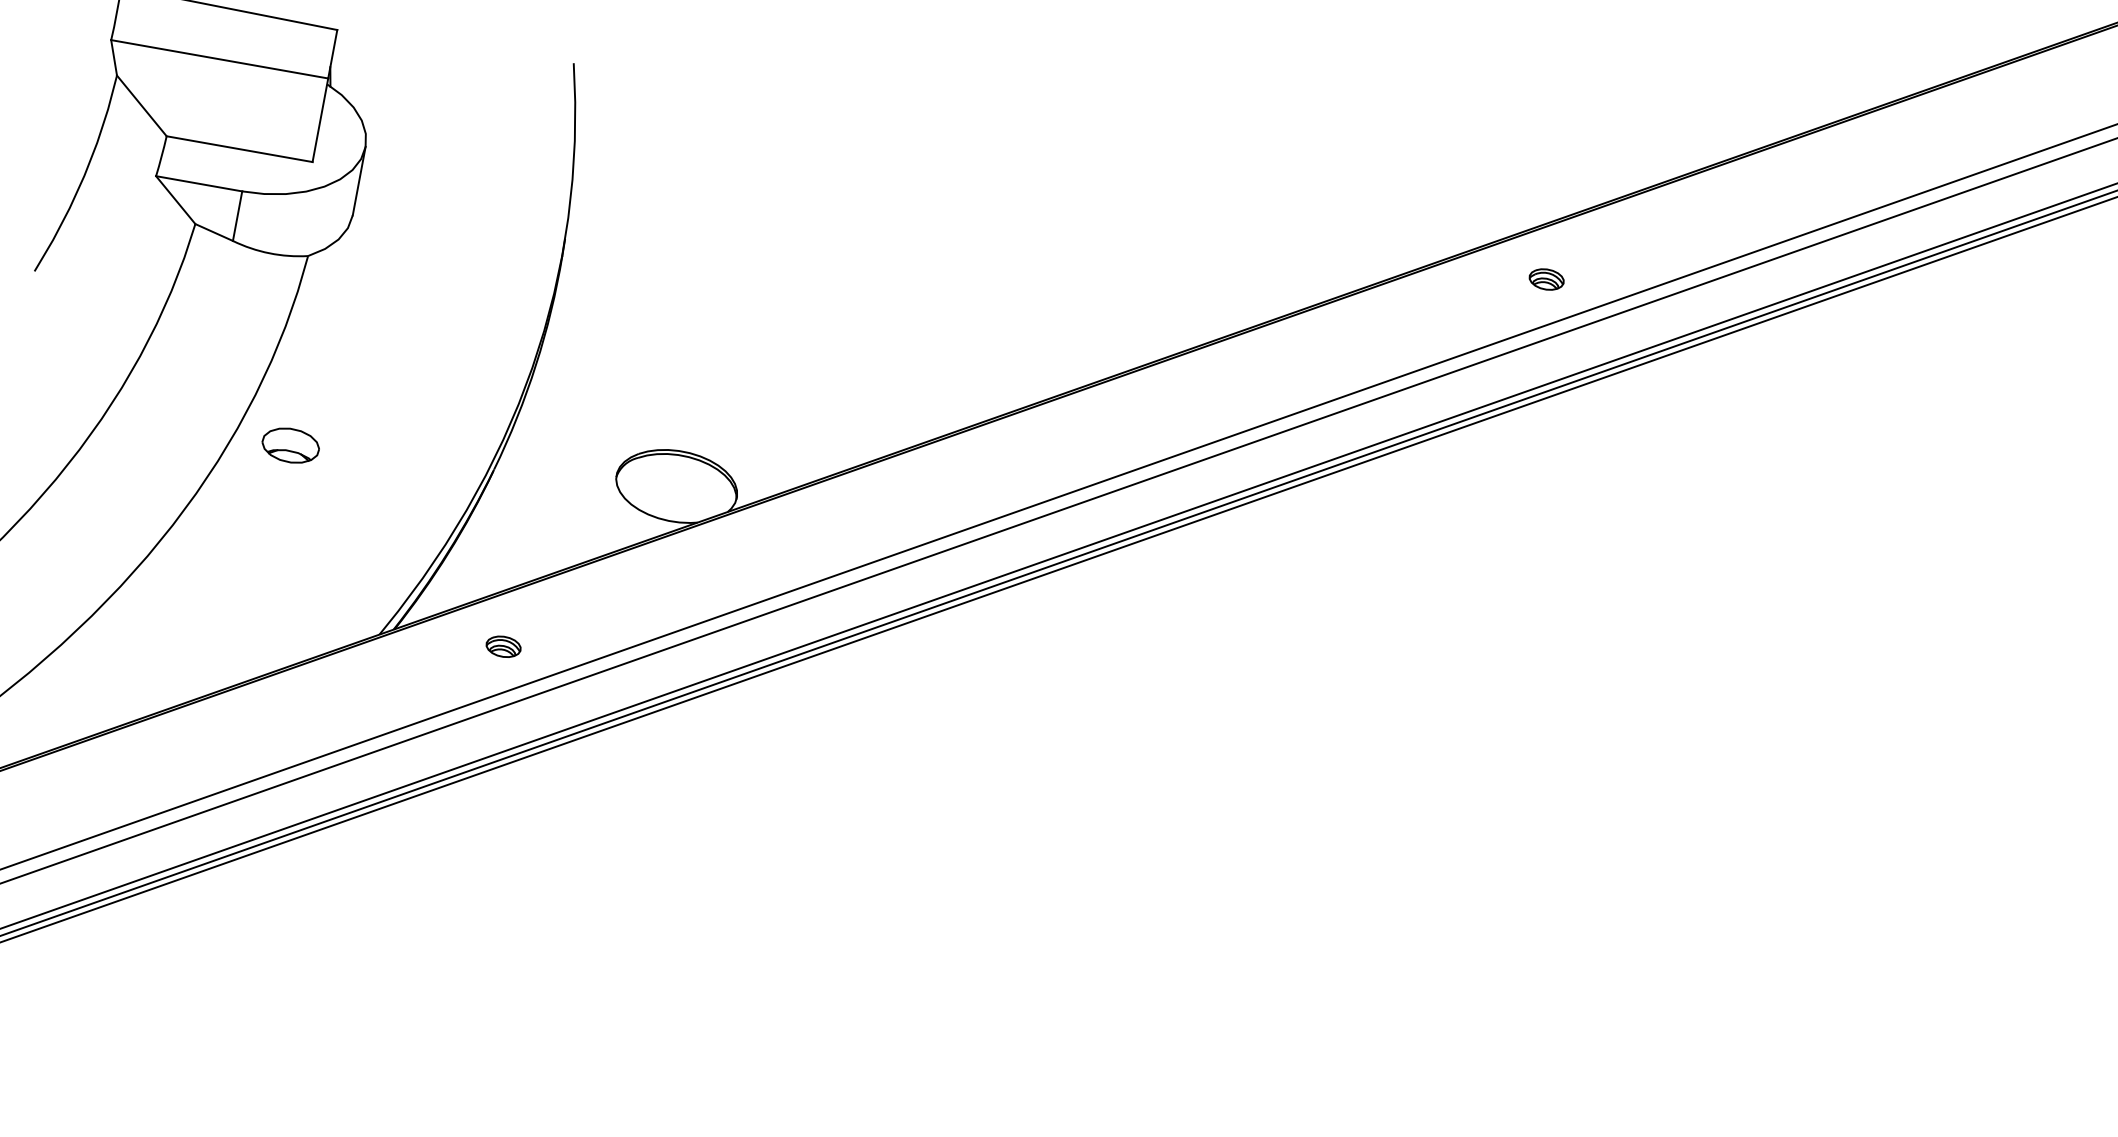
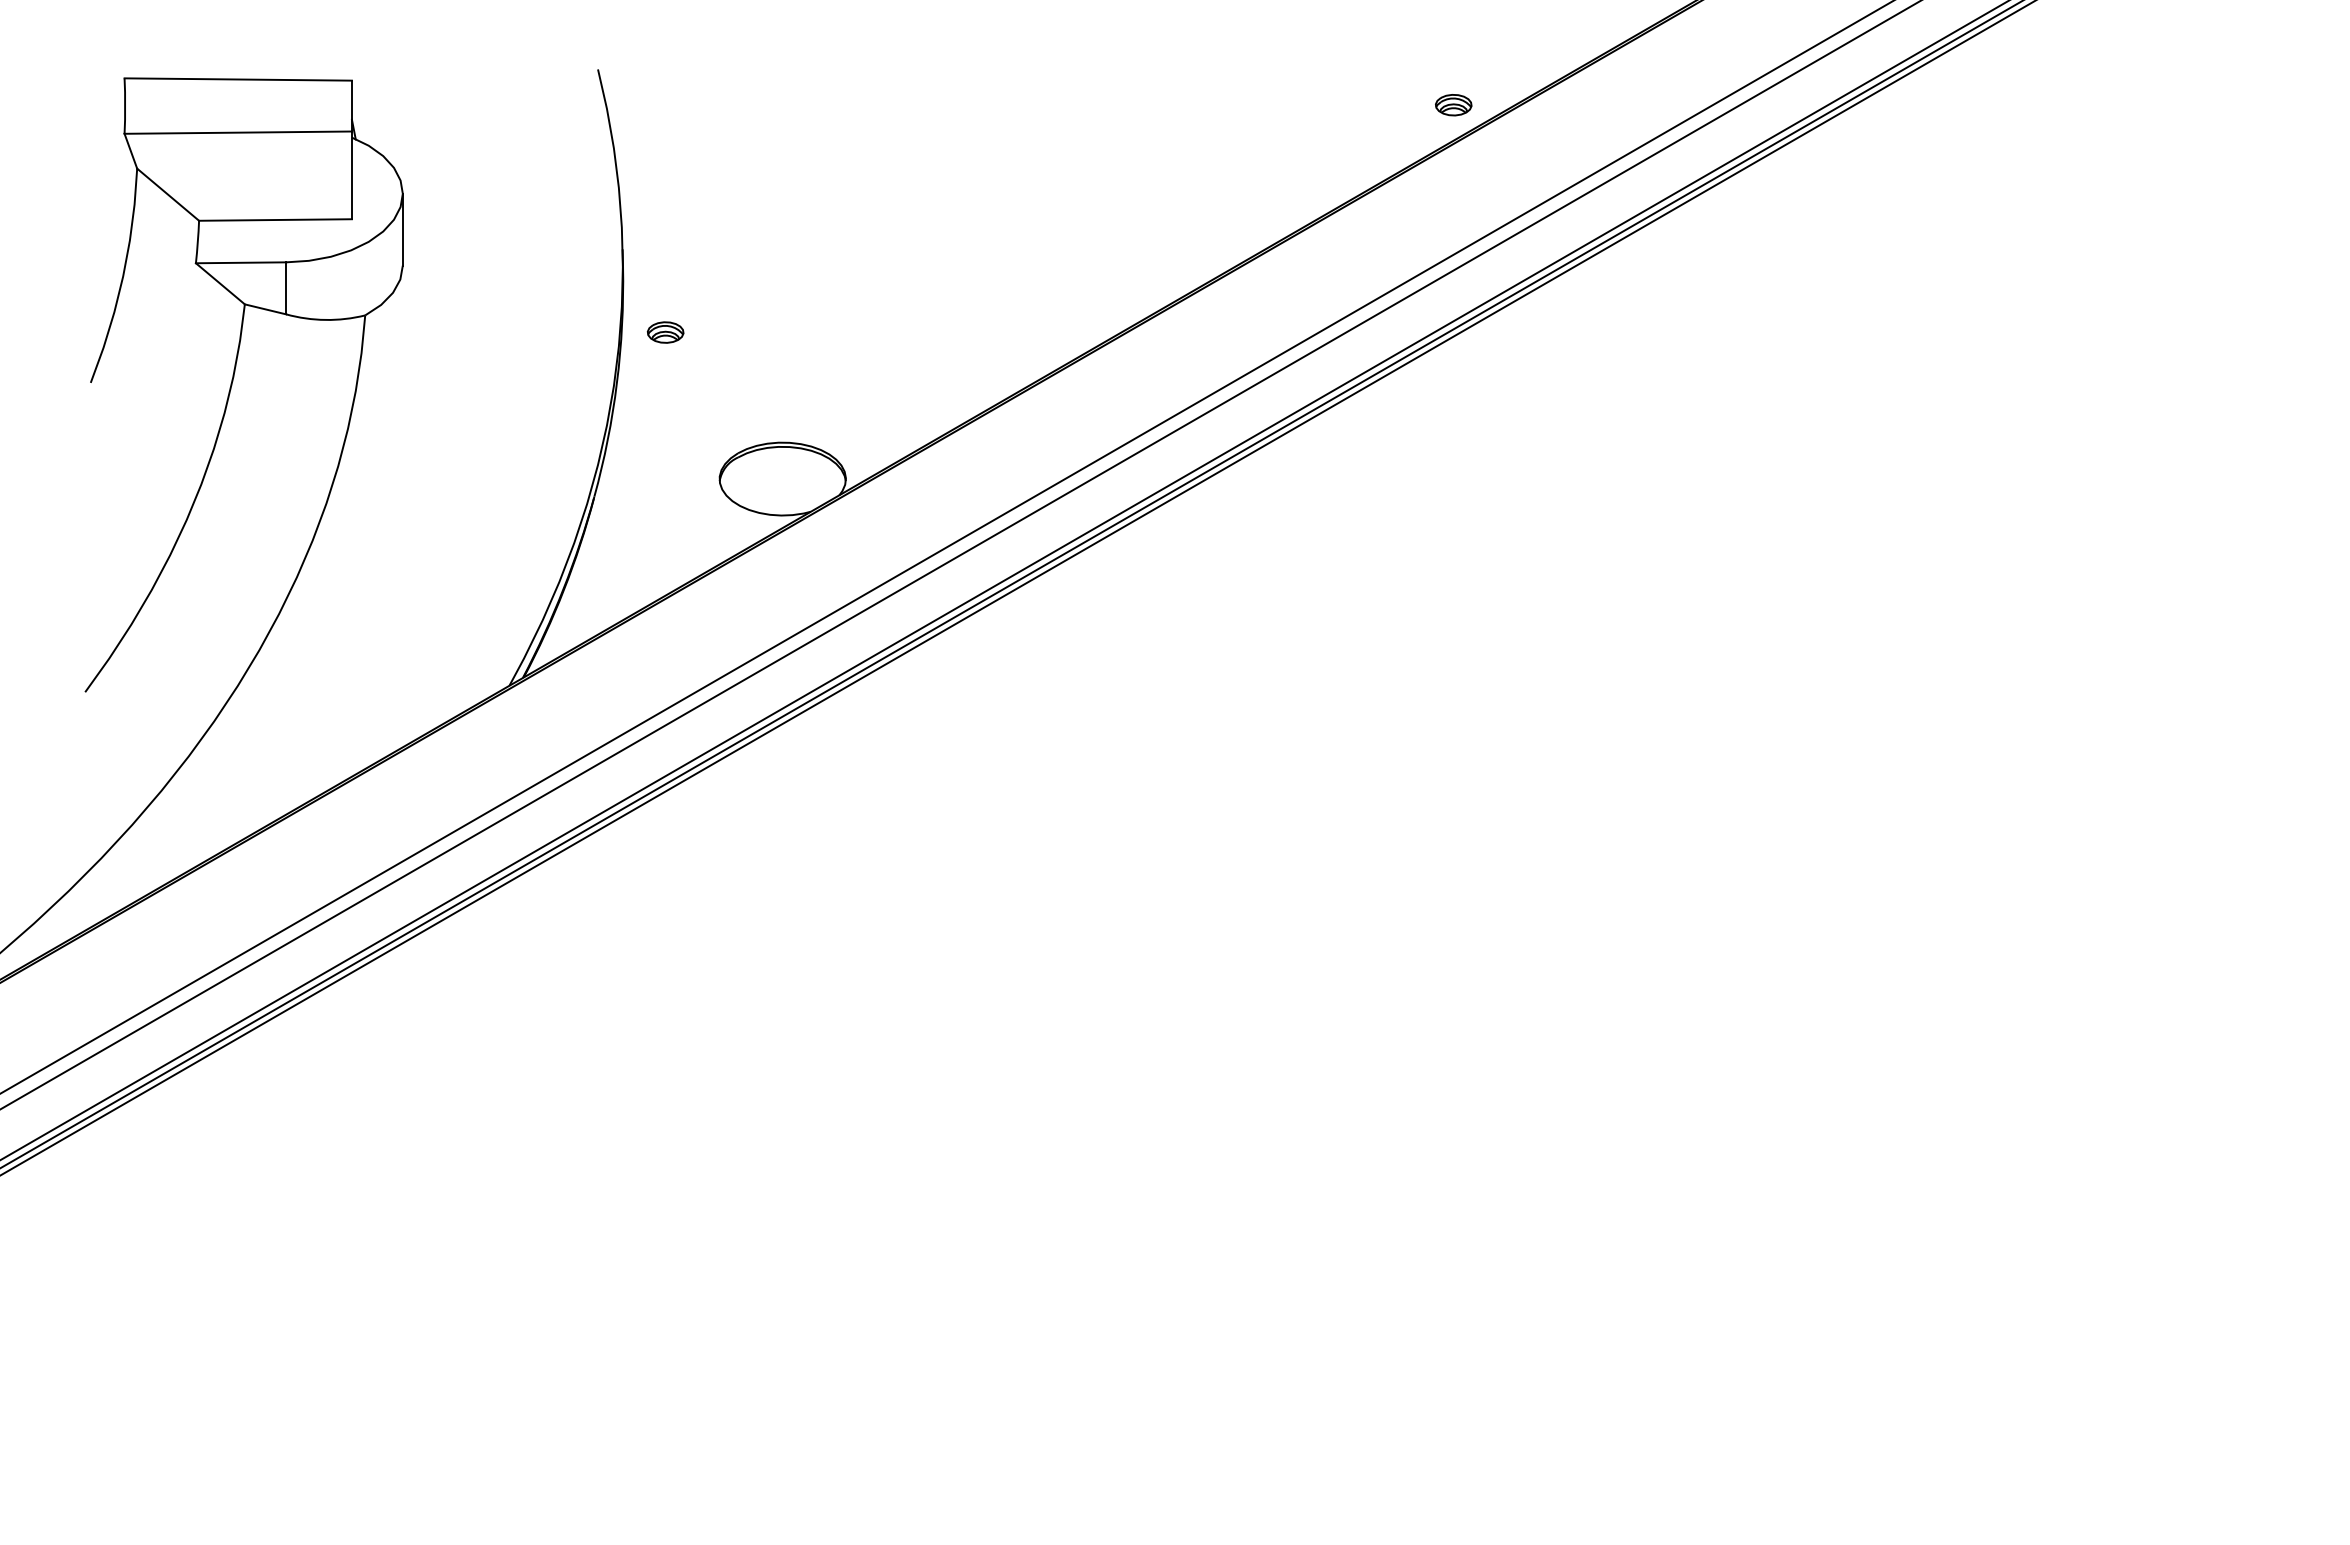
part: (1546, 279) -> (1453, 105), moved
part: (290, 445) -> (383, 510), removed
part: (503, 646) -> (665, 332), moved

